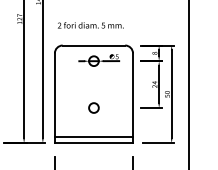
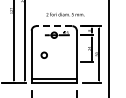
text: (90, 25) -> (65, 14), moved
line: (92, 46) -> (53, 26), solid -> dashed
circle: (92, 106) -> (43, 54), moved

